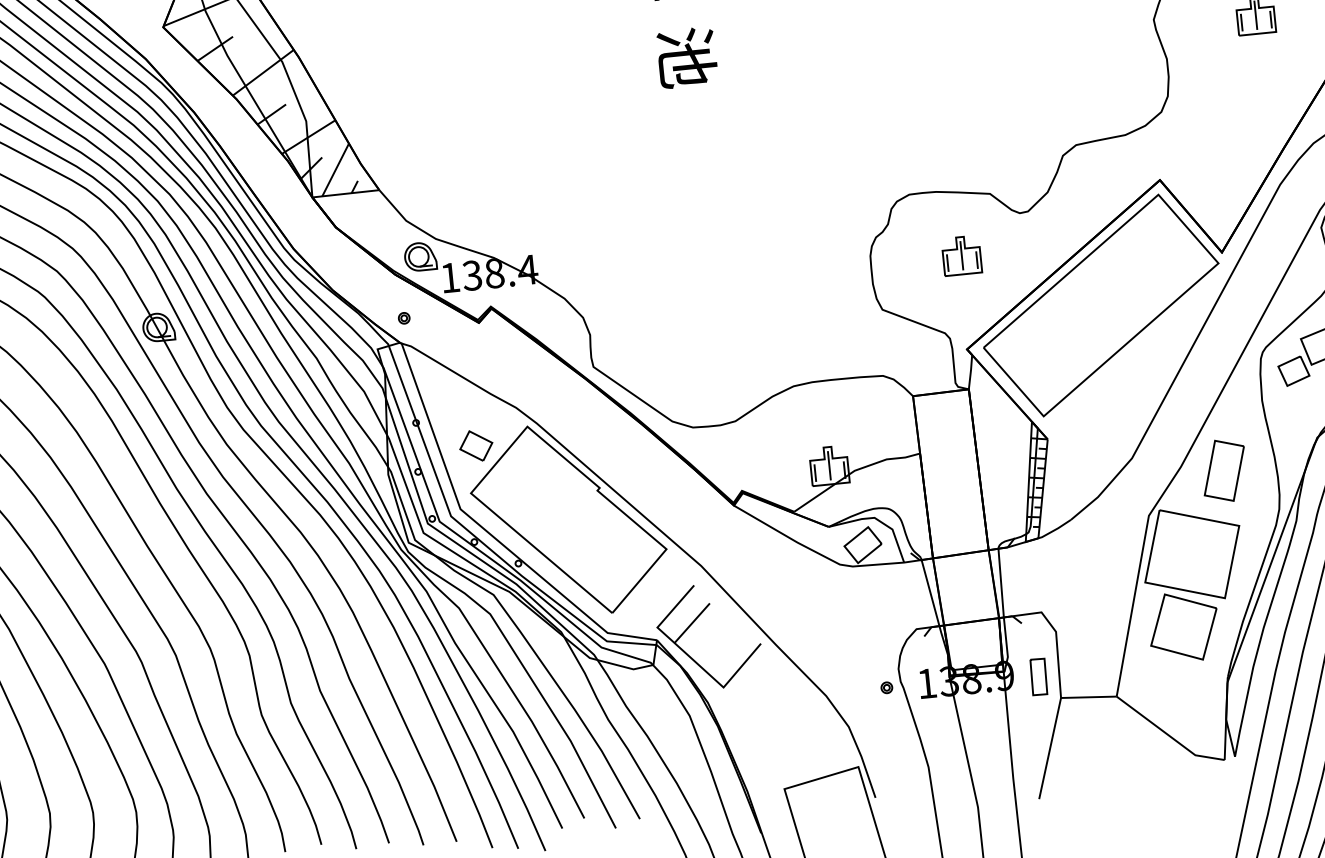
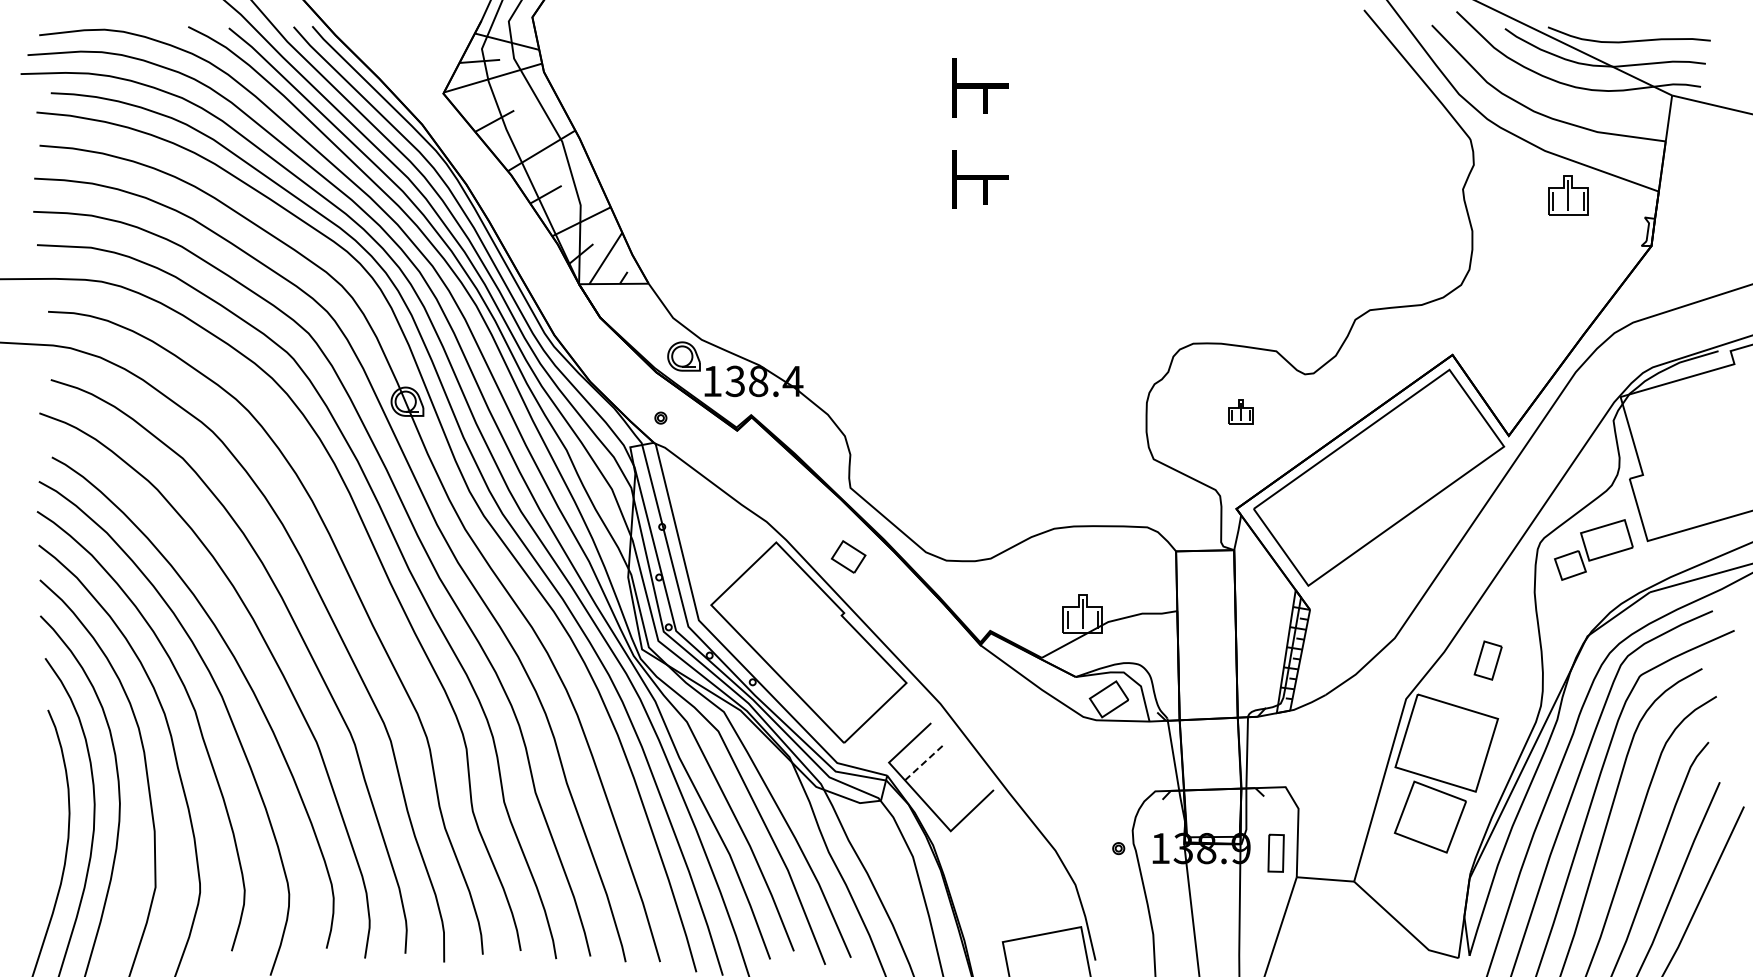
text: (687, 57) -> (979, 179), 池 -> 上
part: (961, 255) -> (1240, 411), size x0.6
part: (476, 445) -> (848, 556), moved
part: (1223, 470) -> (1487, 660), size x0.6
line: (692, 622) -> (925, 761), solid -> dashed

